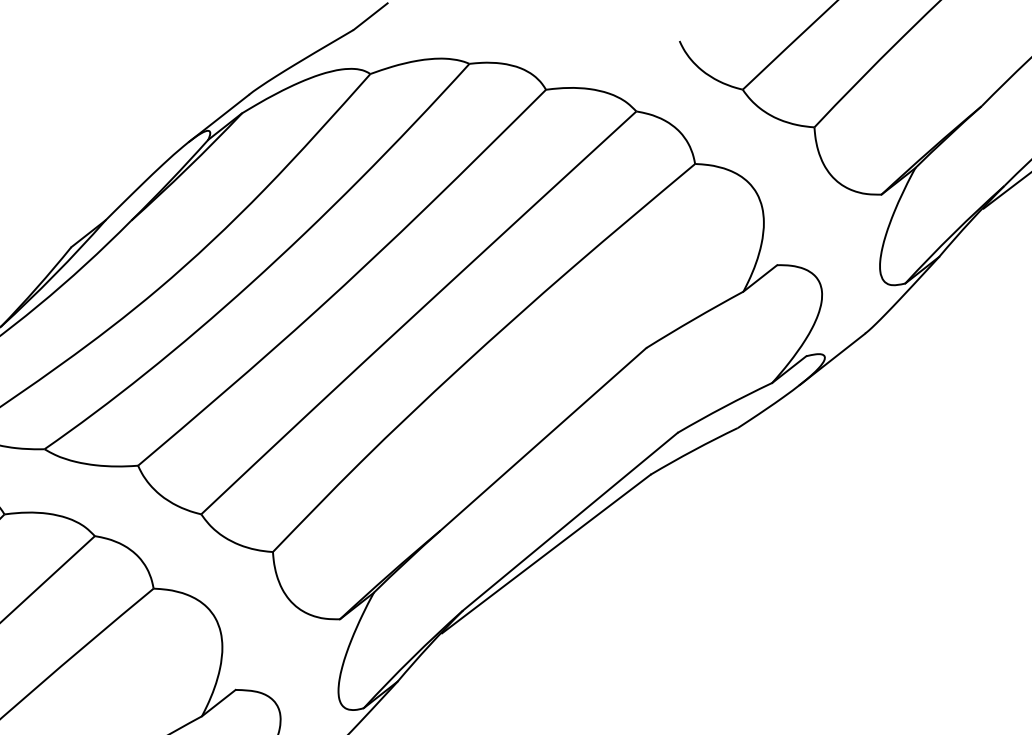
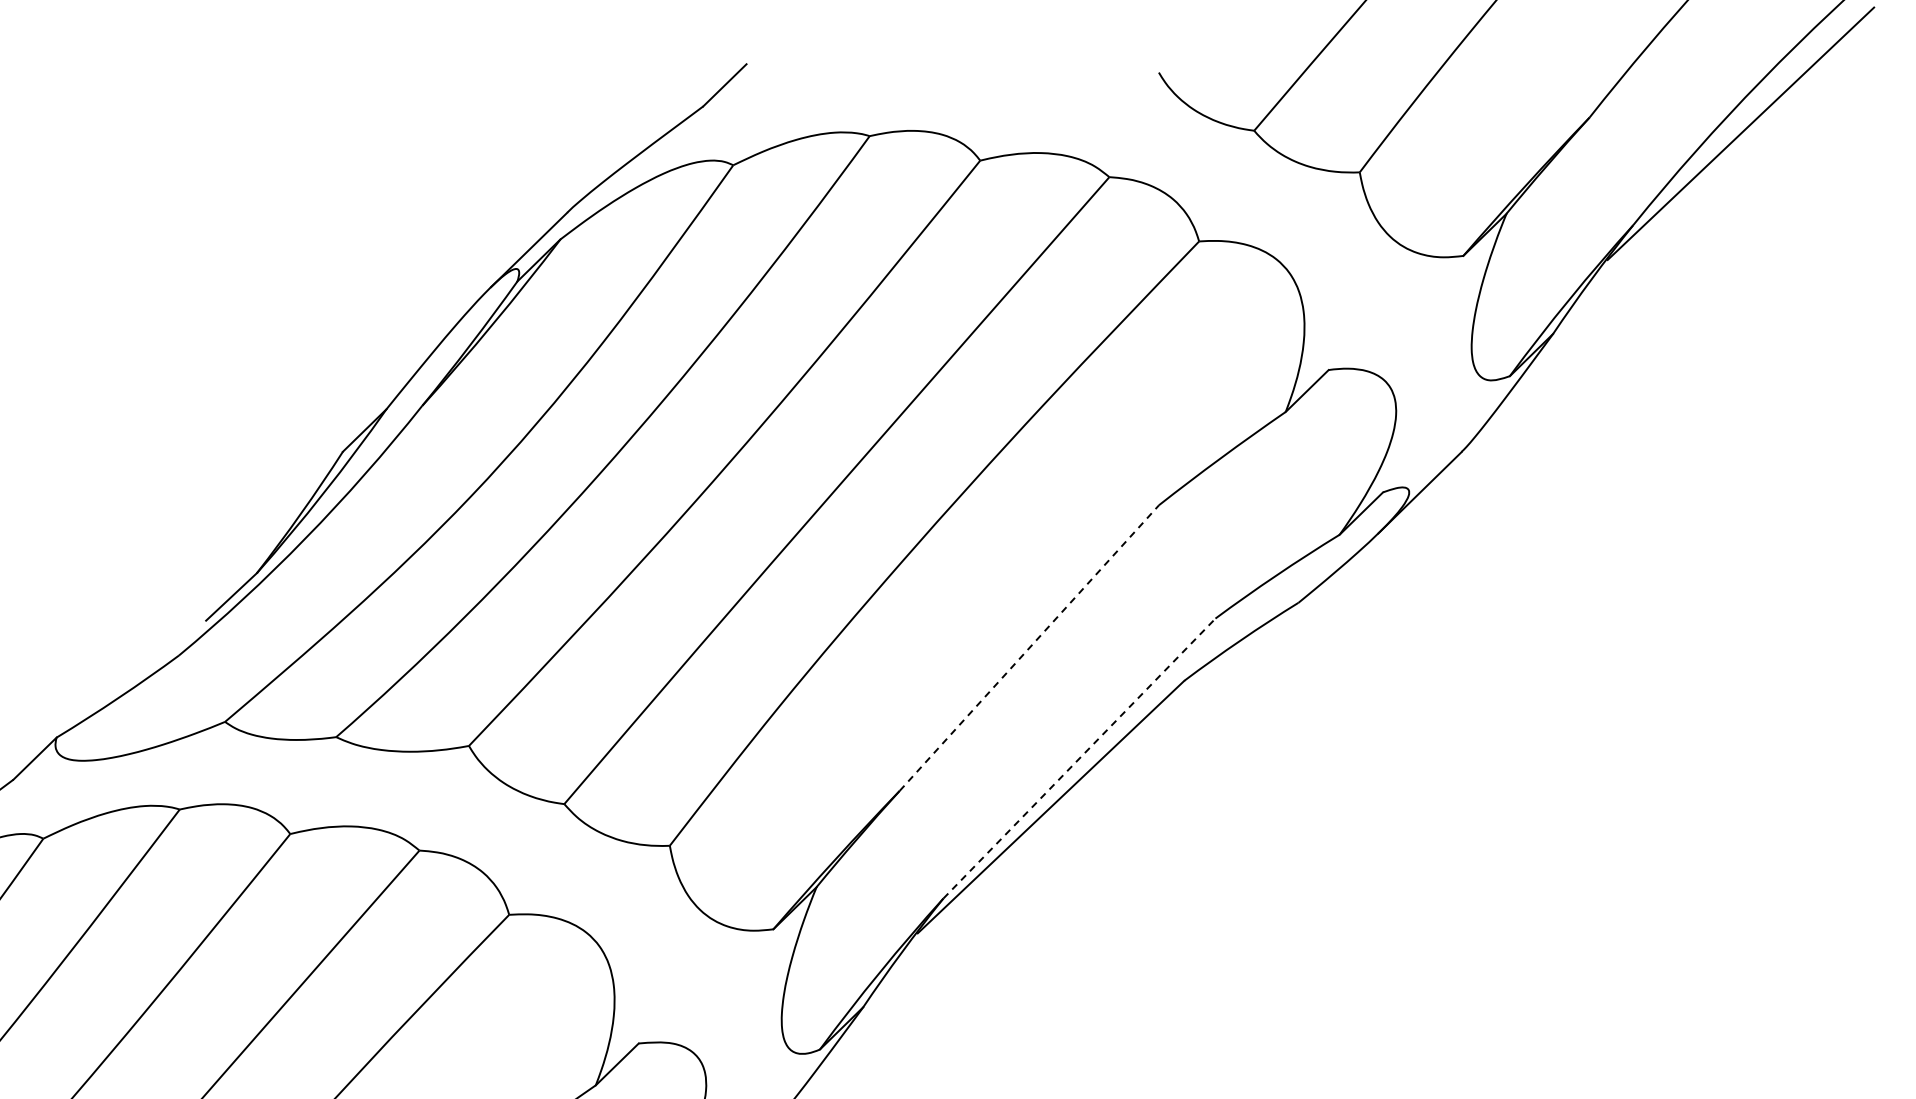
line: (543, 439) -> (1029, 648), solid -> dashed
line: (570, 521) -> (1079, 758), solid -> dashed

